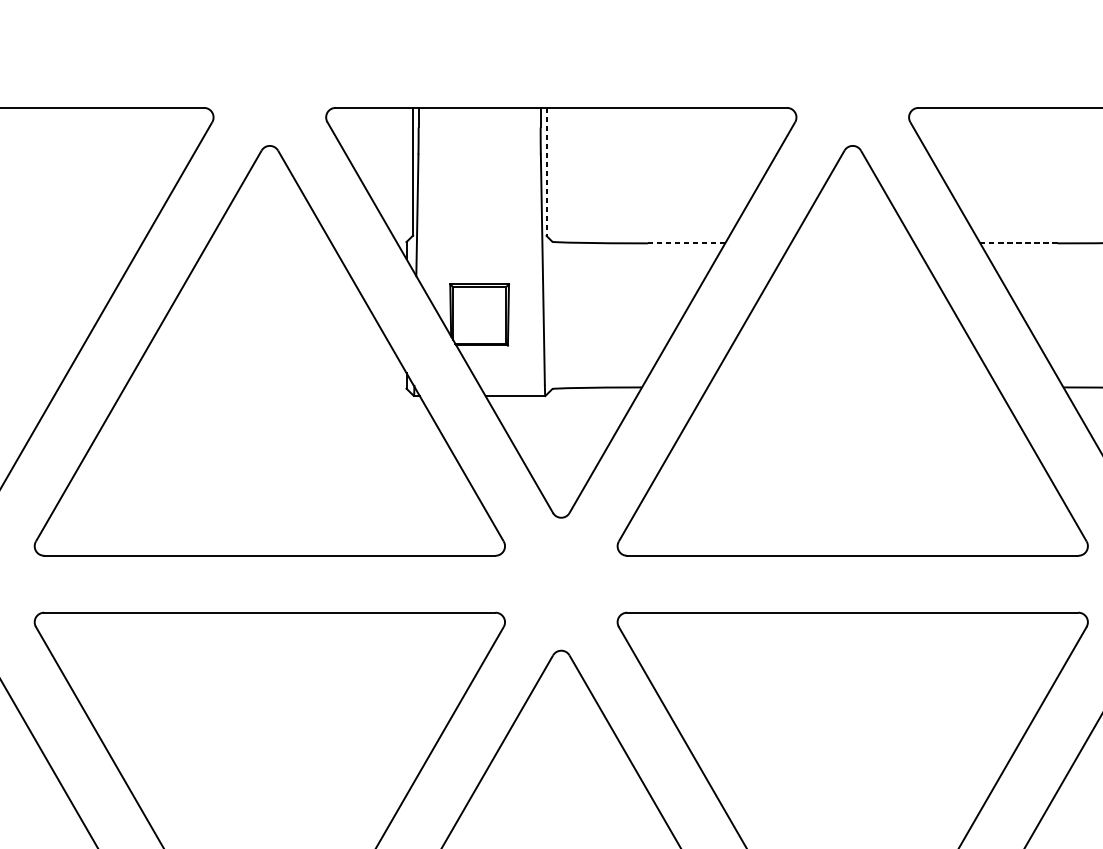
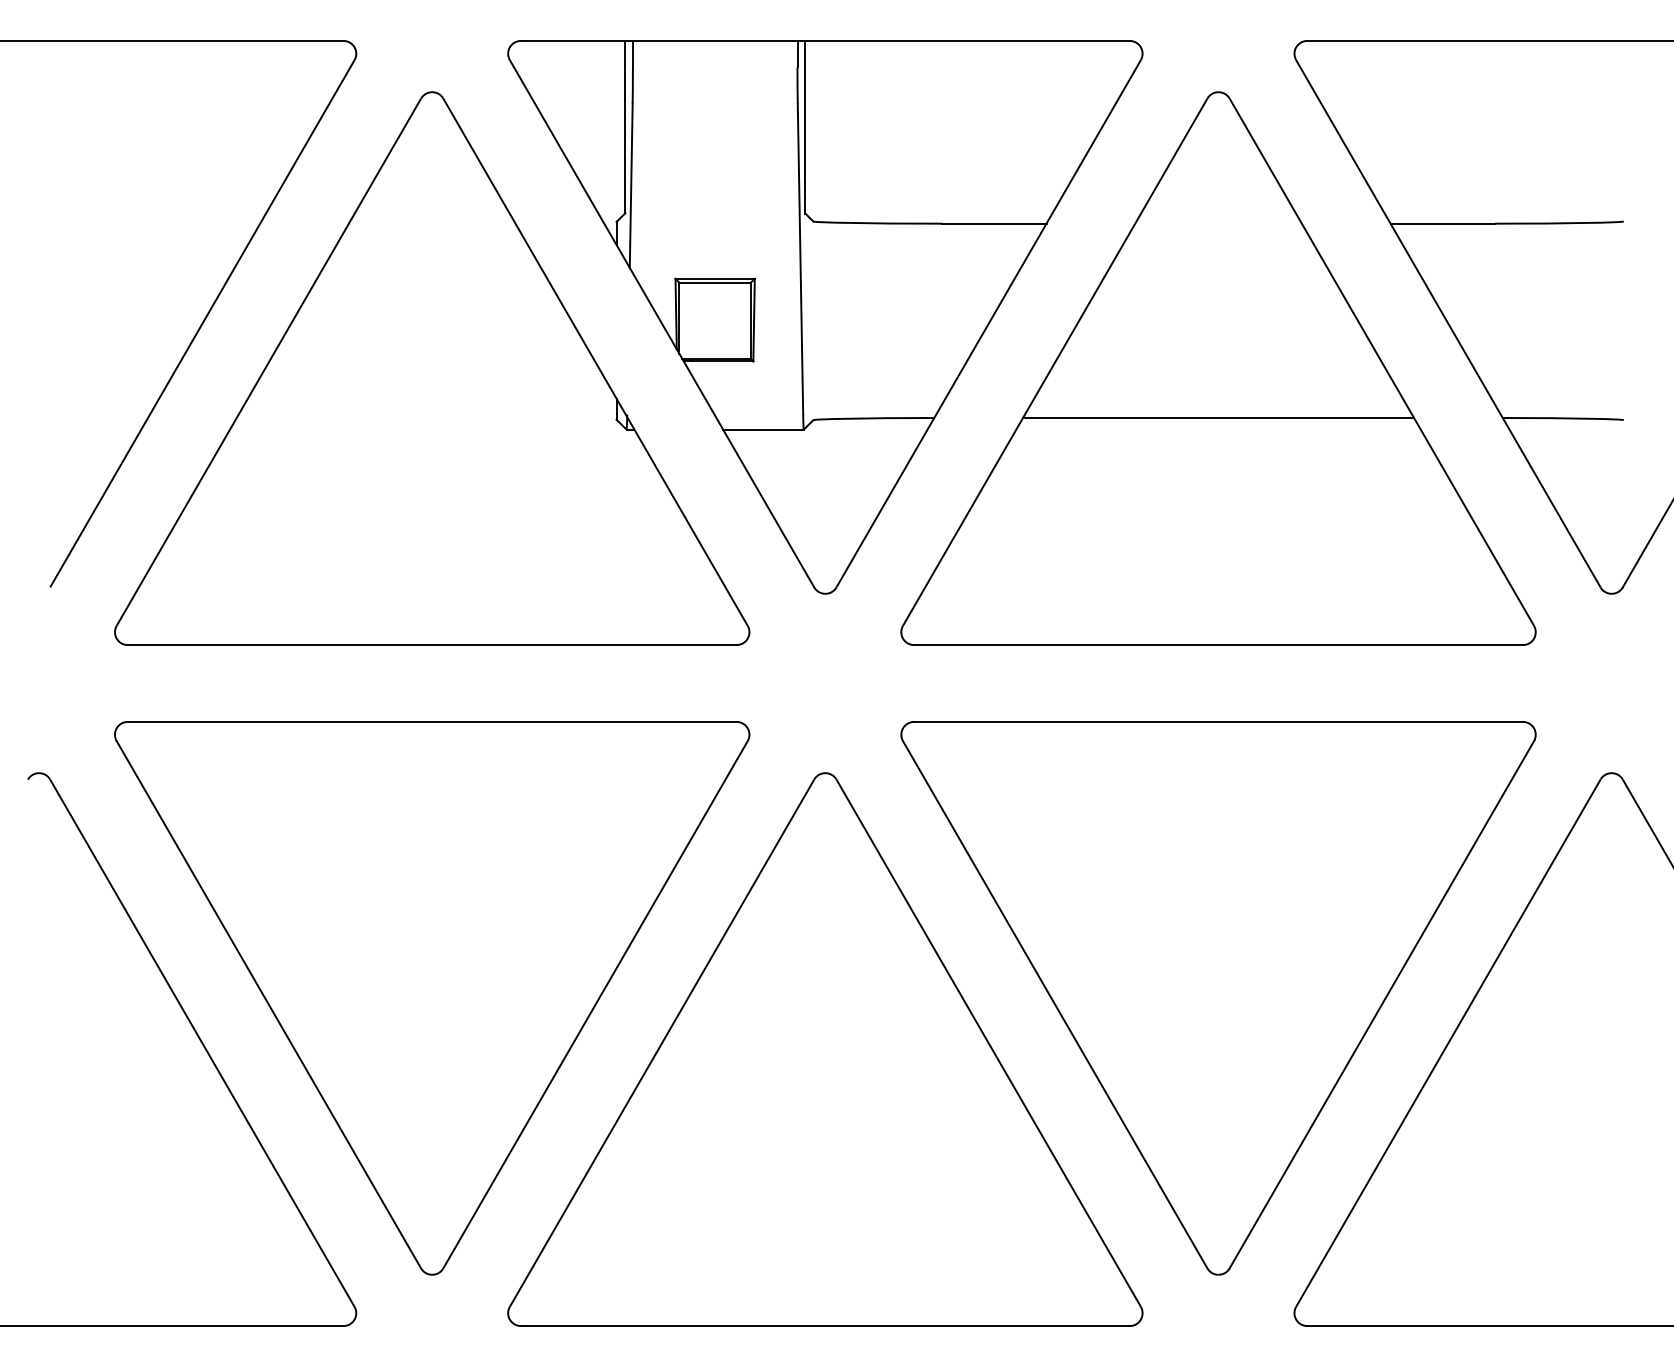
line: (546, 172) -> (805, 127), dashed -> solid
line: (686, 243) -> (994, 223), dashed -> solid
line: (1019, 243) -> (1443, 223), dashed -> solid
line: (852, 387) -> (1218, 417), added

